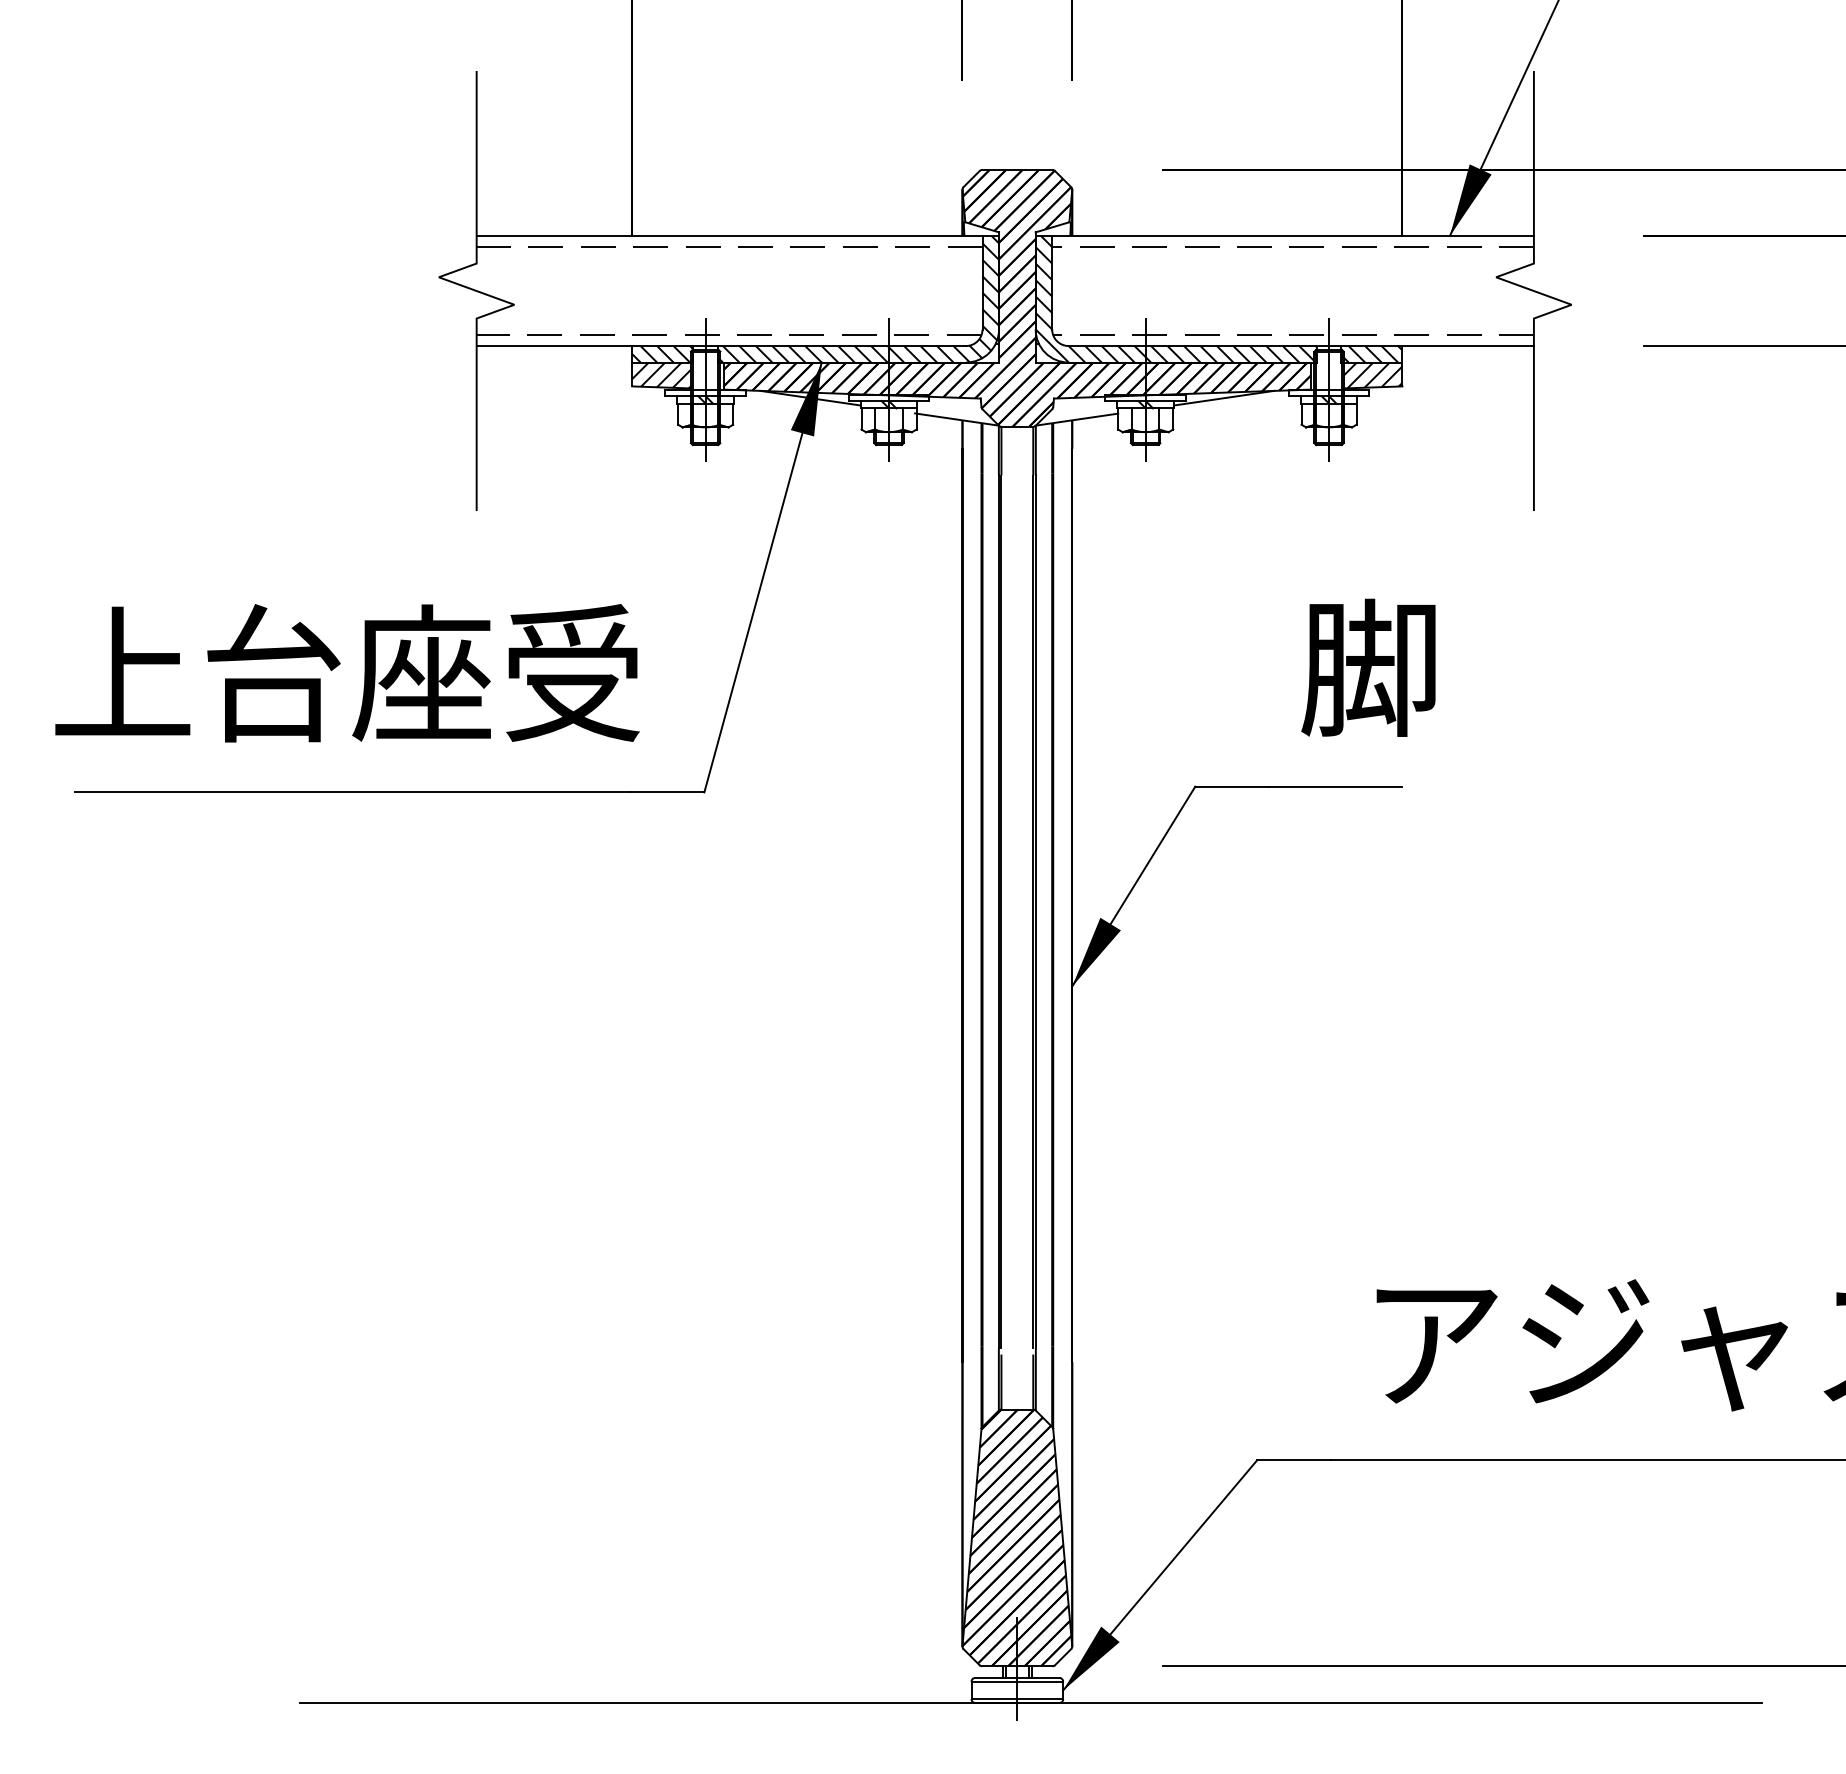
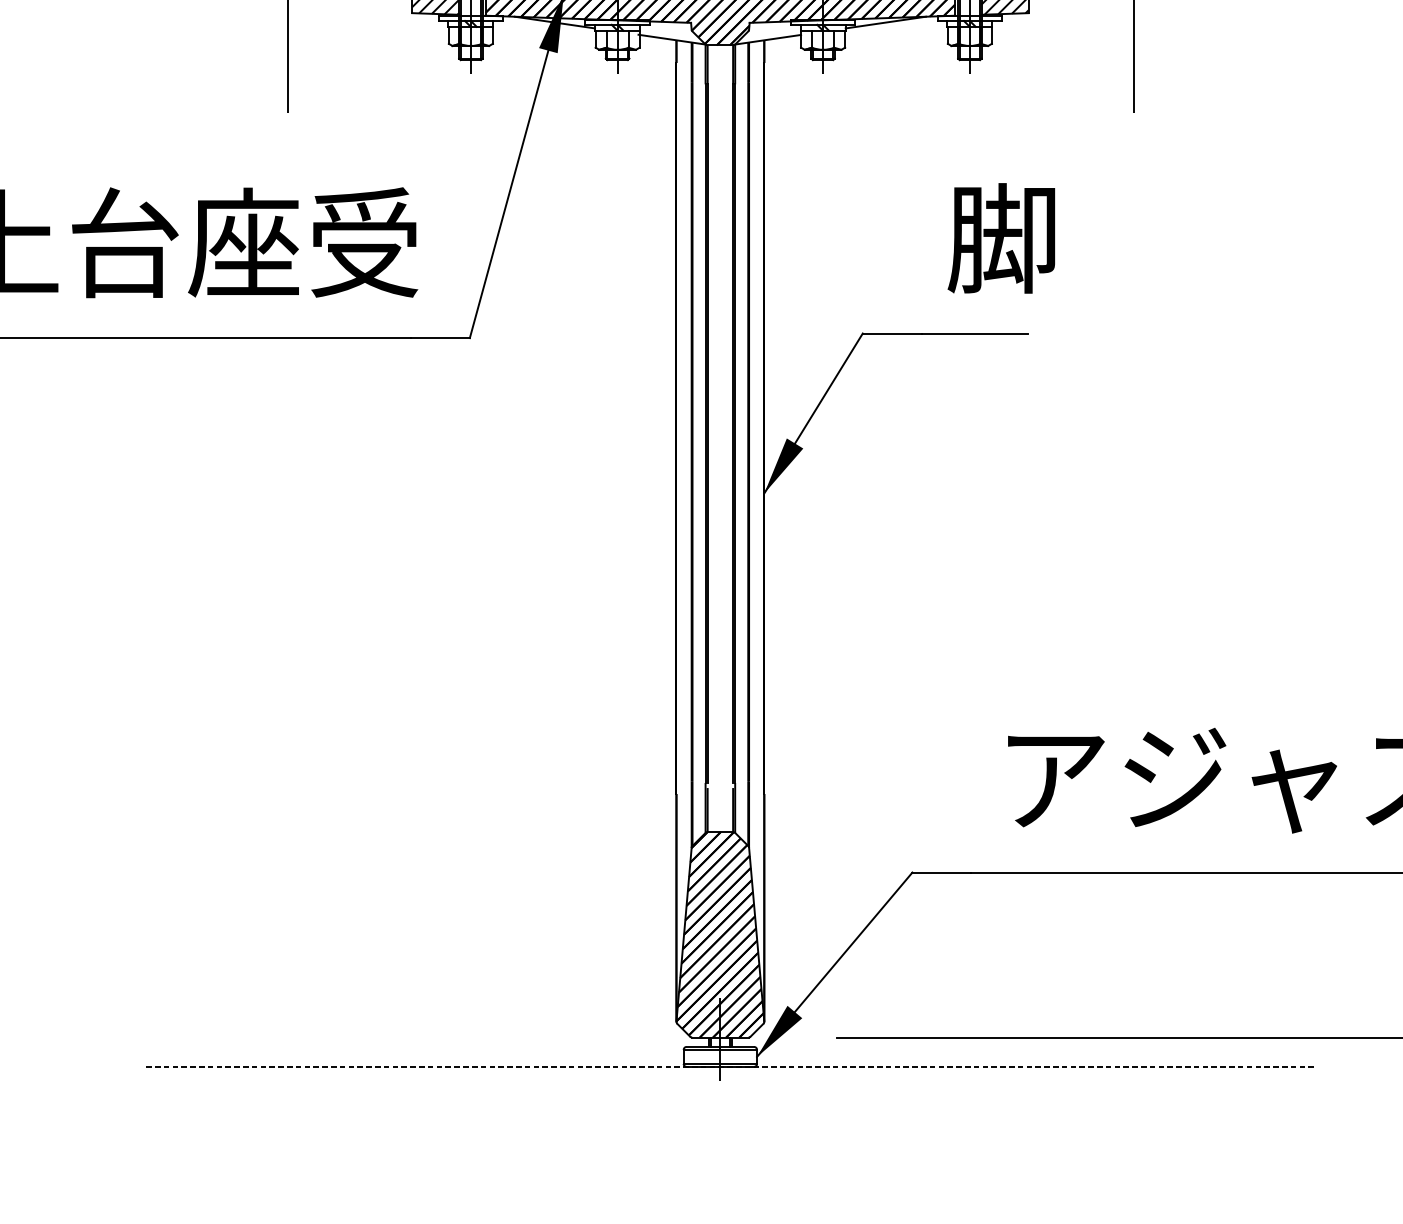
line: (1031, 1702) -> (731, 1066), solid -> dashed

